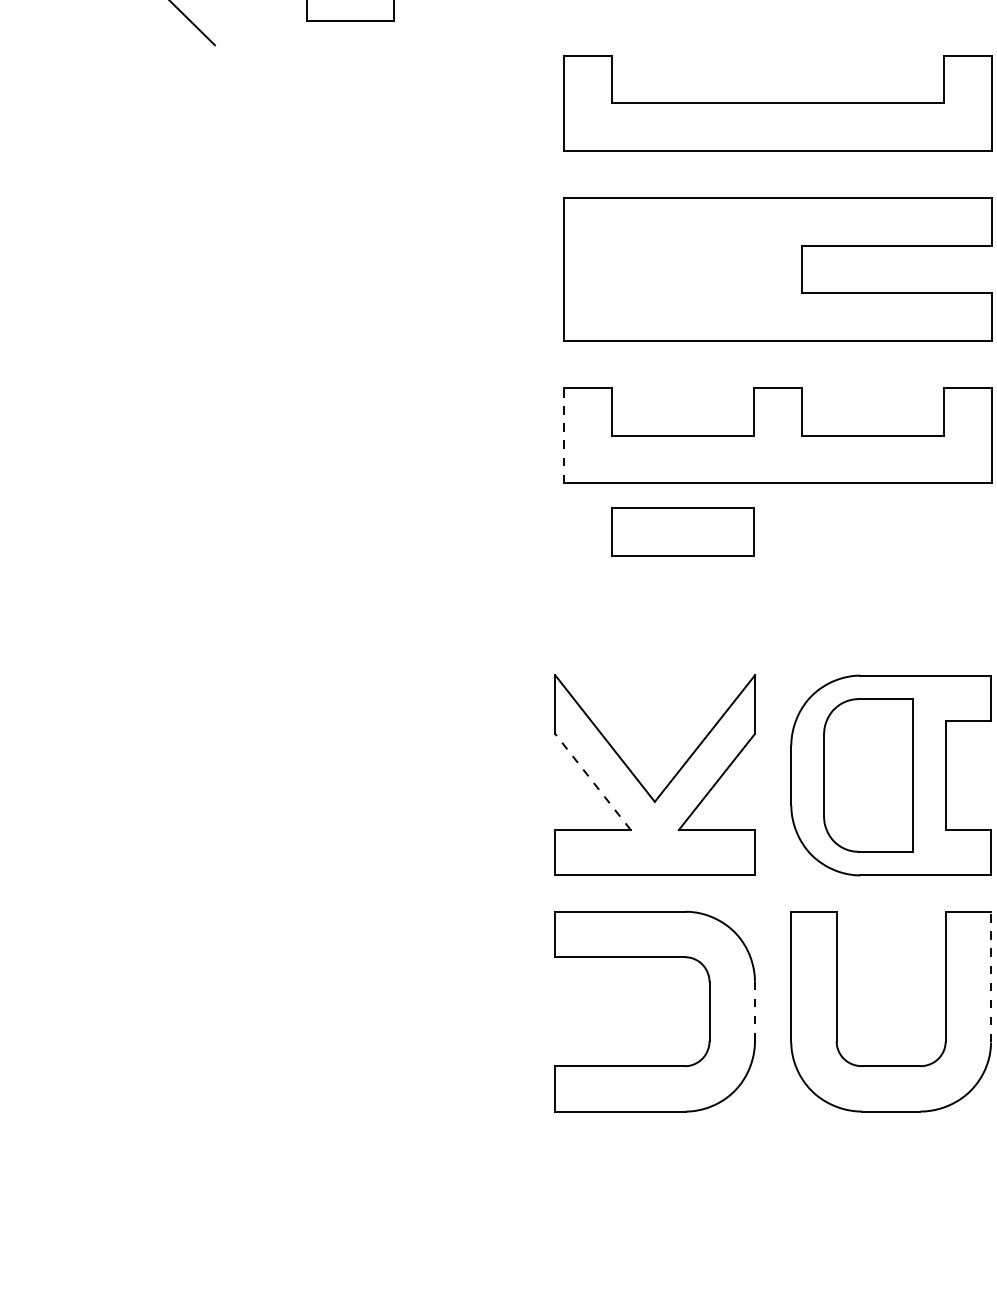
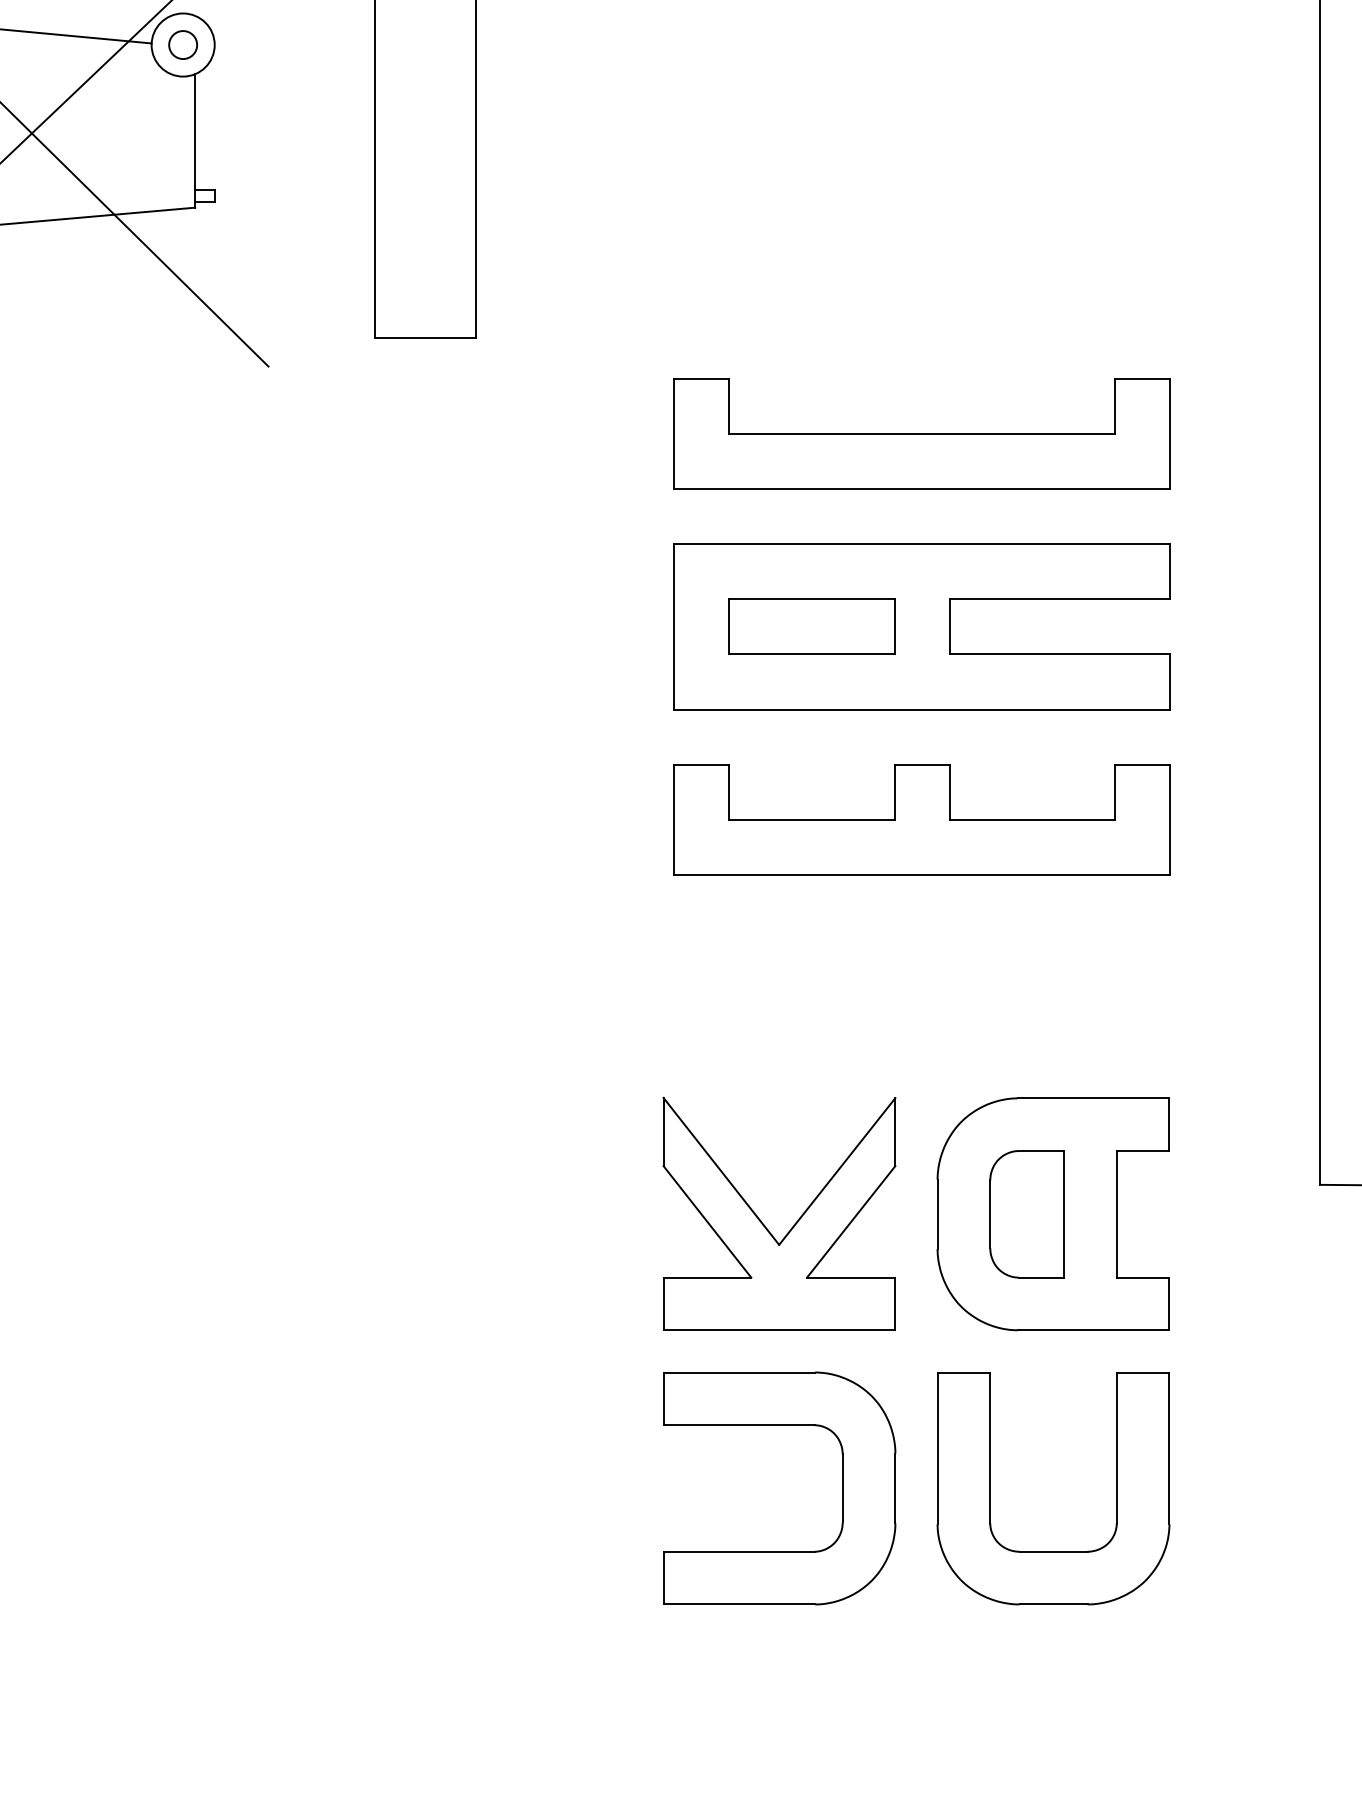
line: (564, 435) -> (674, 819), dashed -> solid
part: (682, 531) -> (811, 626), moved
part: (867, 775) -> (1026, 1214), size x0.71
line: (593, 781) -> (707, 1221), dashed -> solid
line: (991, 977) -> (1169, 1448), dashed -> solid
line: (755, 1011) -> (895, 1488), dashed -> solid

